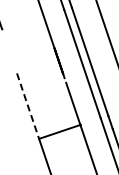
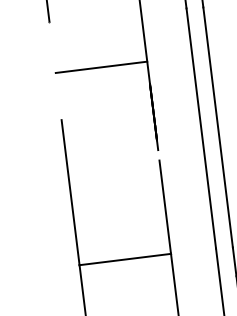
line: (30, 45) -> (101, 67), added
line: (28, 106) -> (71, 193), dashed -> solid

